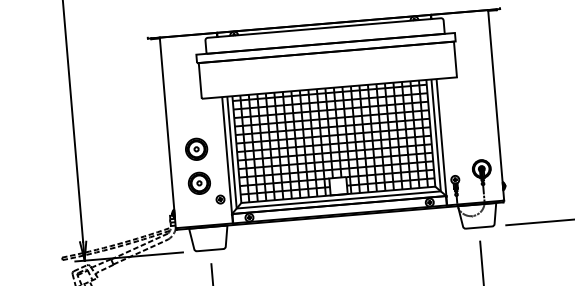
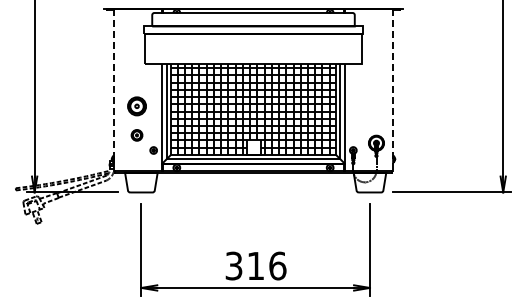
line: (496, 105) -> (393, 90), solid -> dashed
line: (167, 132) -> (113, 90), solid -> dashed
part: (198, 183) -> (136, 135), size x0.6

